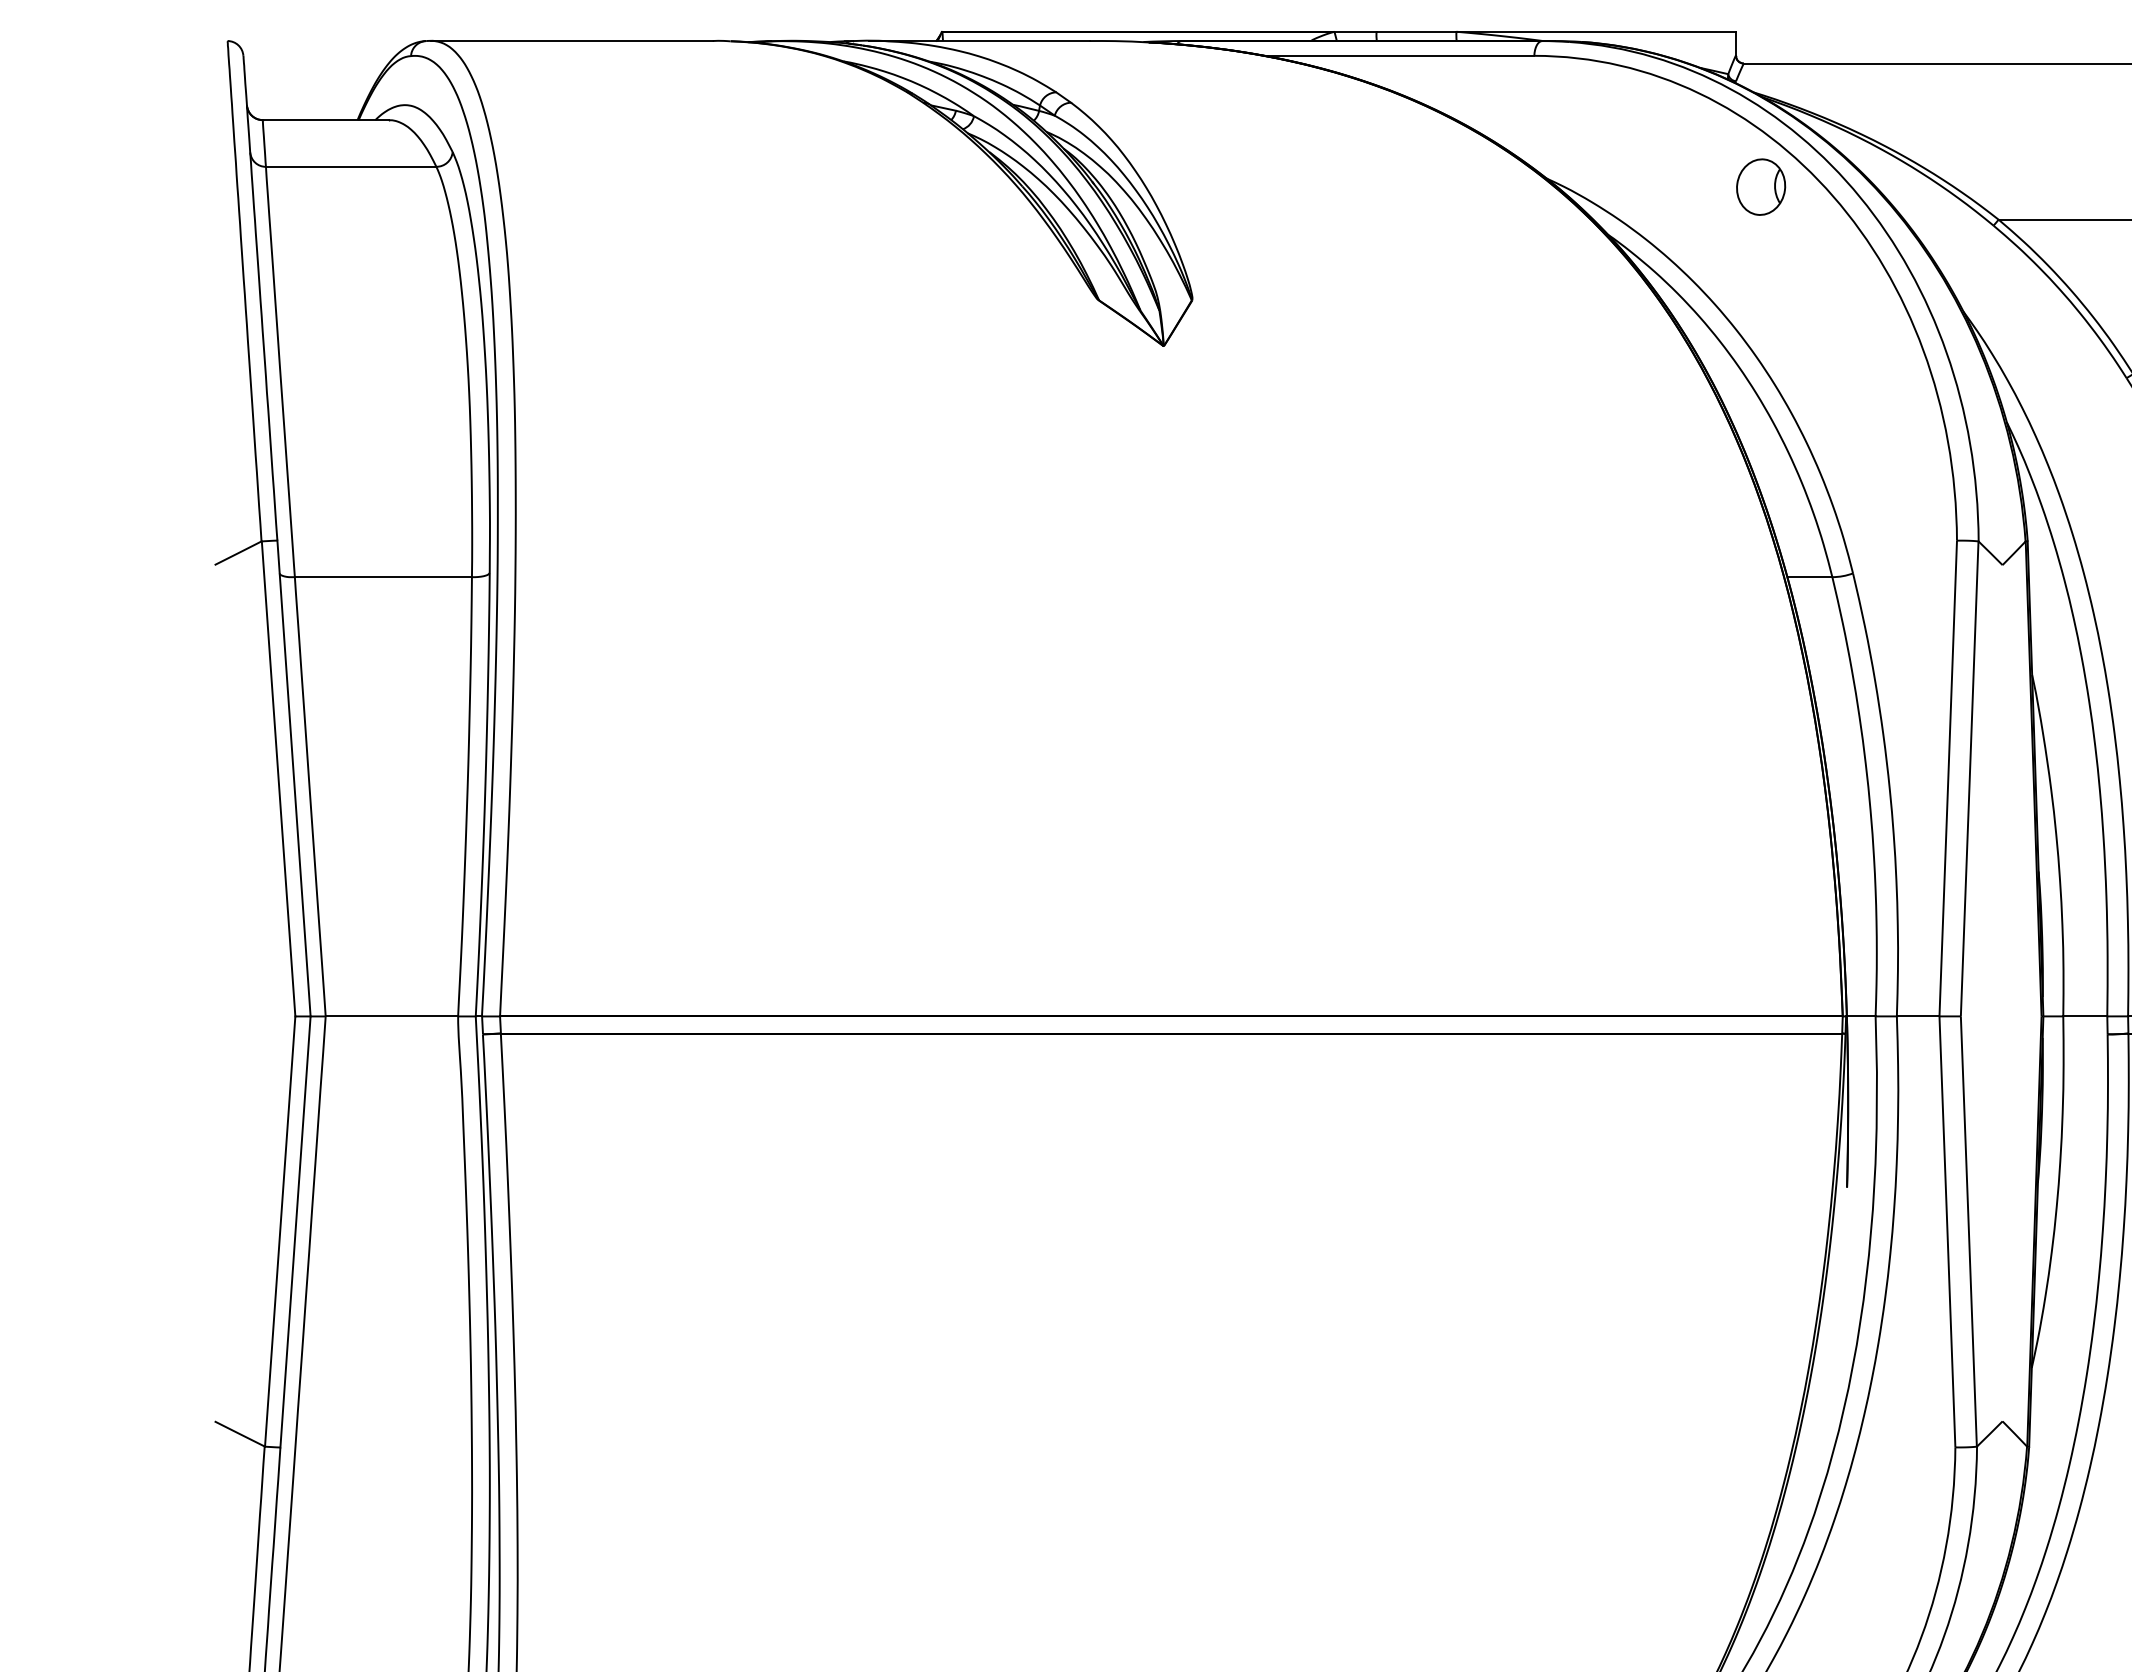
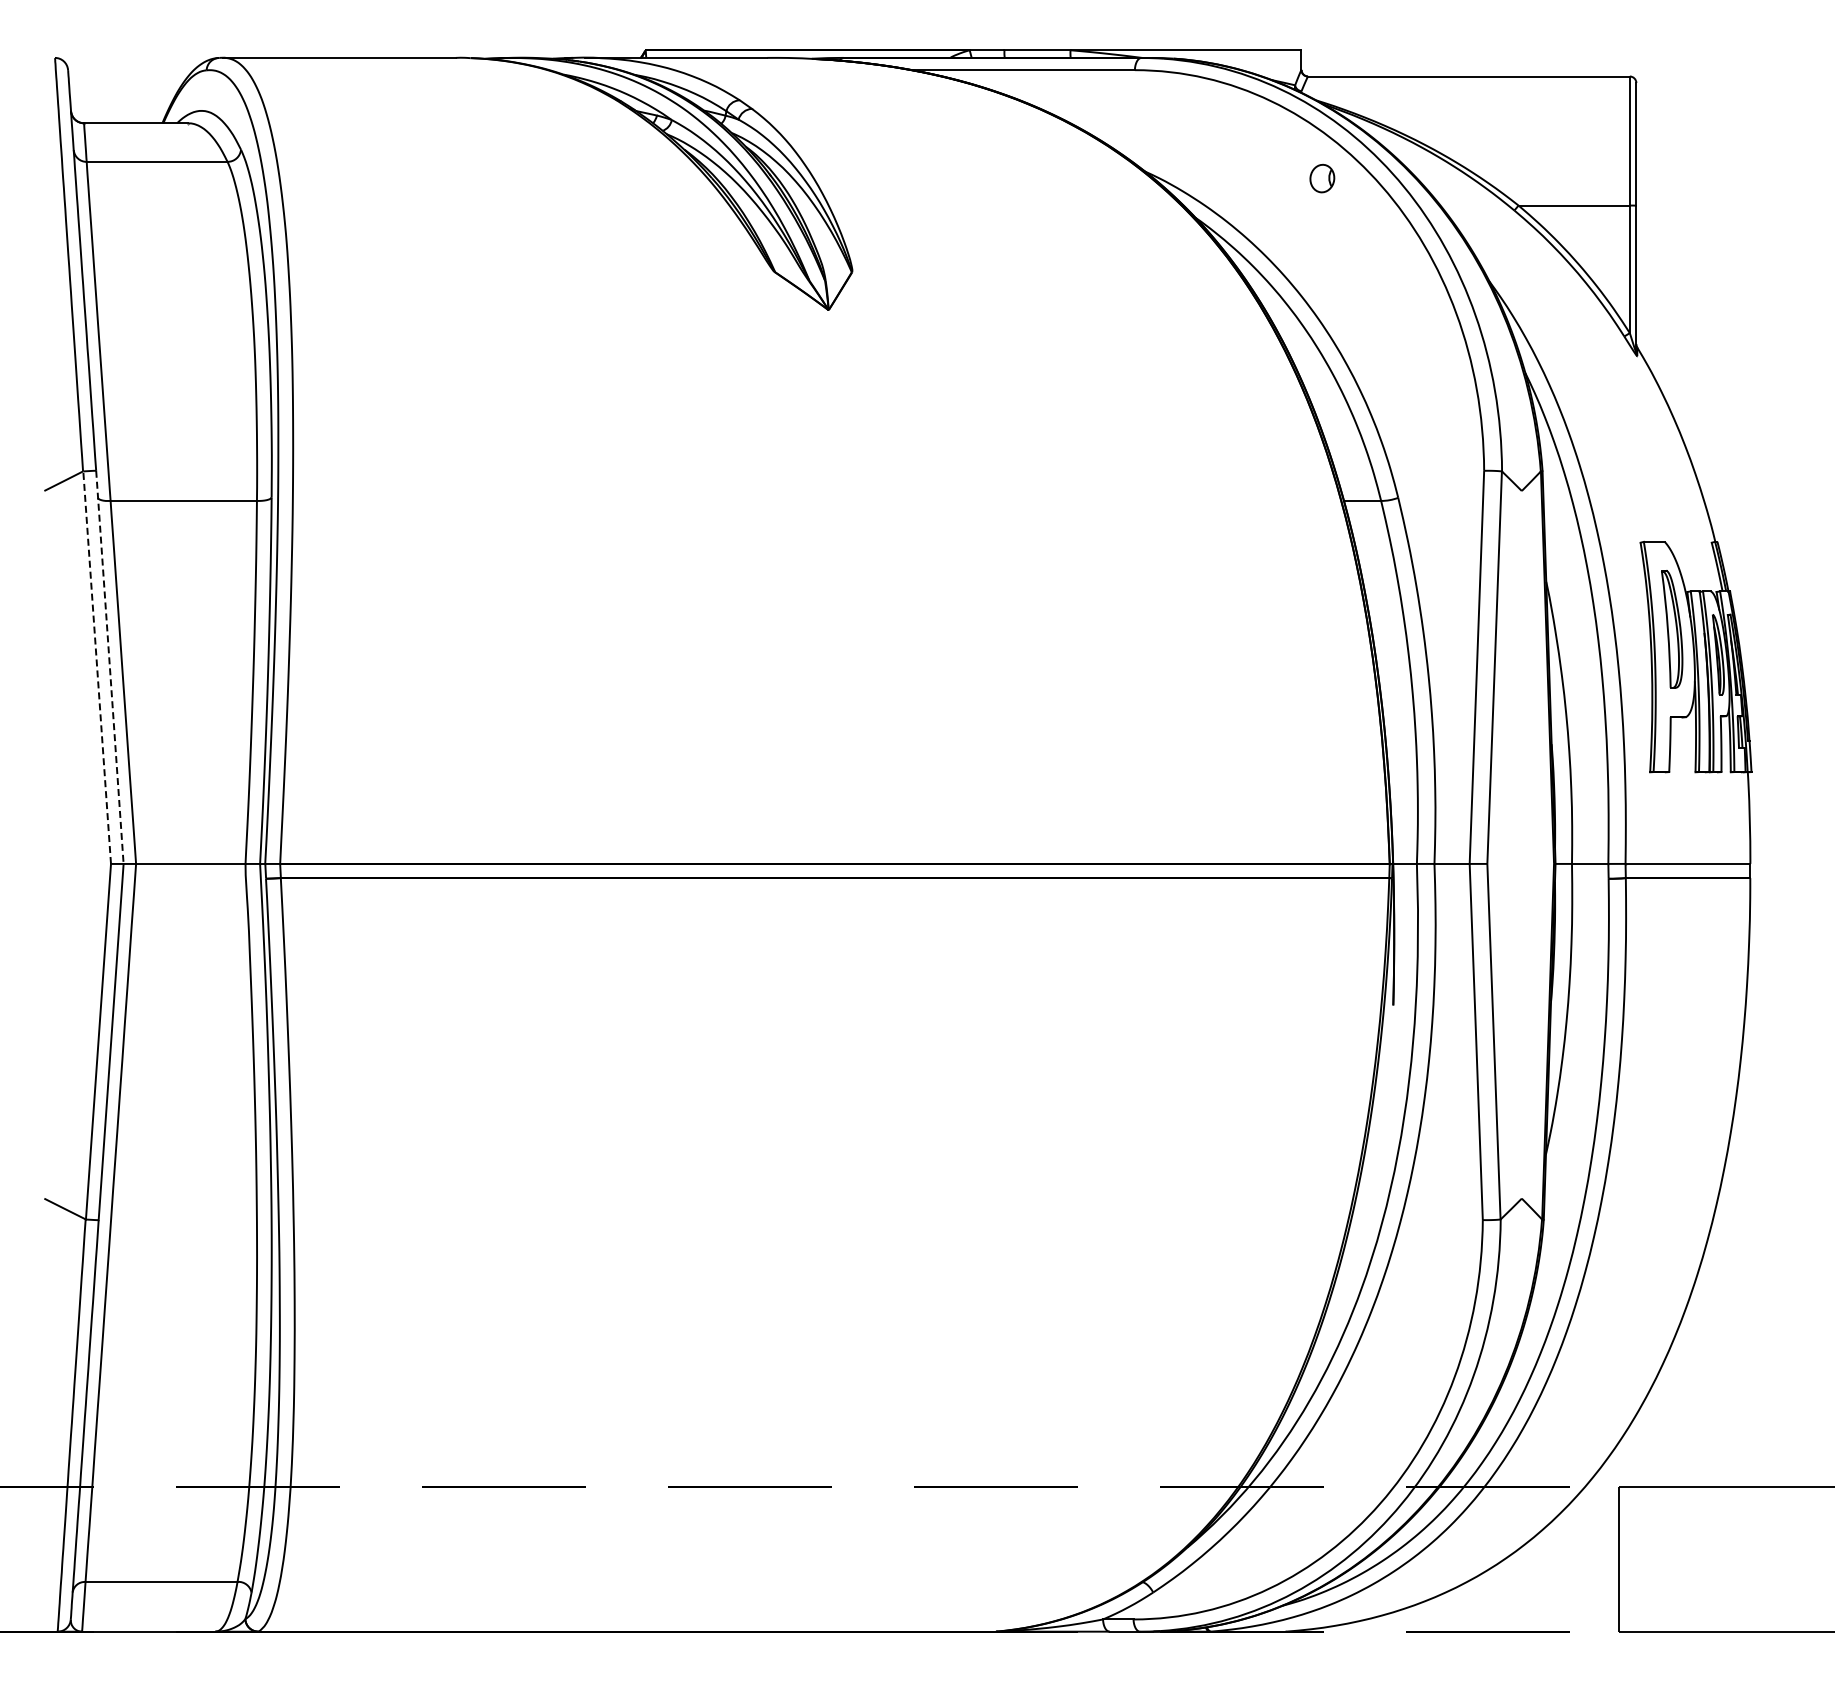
part: (1761, 186) -> (1322, 178), size x0.6
line: (278, 778) -> (97, 667), solid -> dashed
line: (293, 778) -> (109, 667), solid -> dashed

